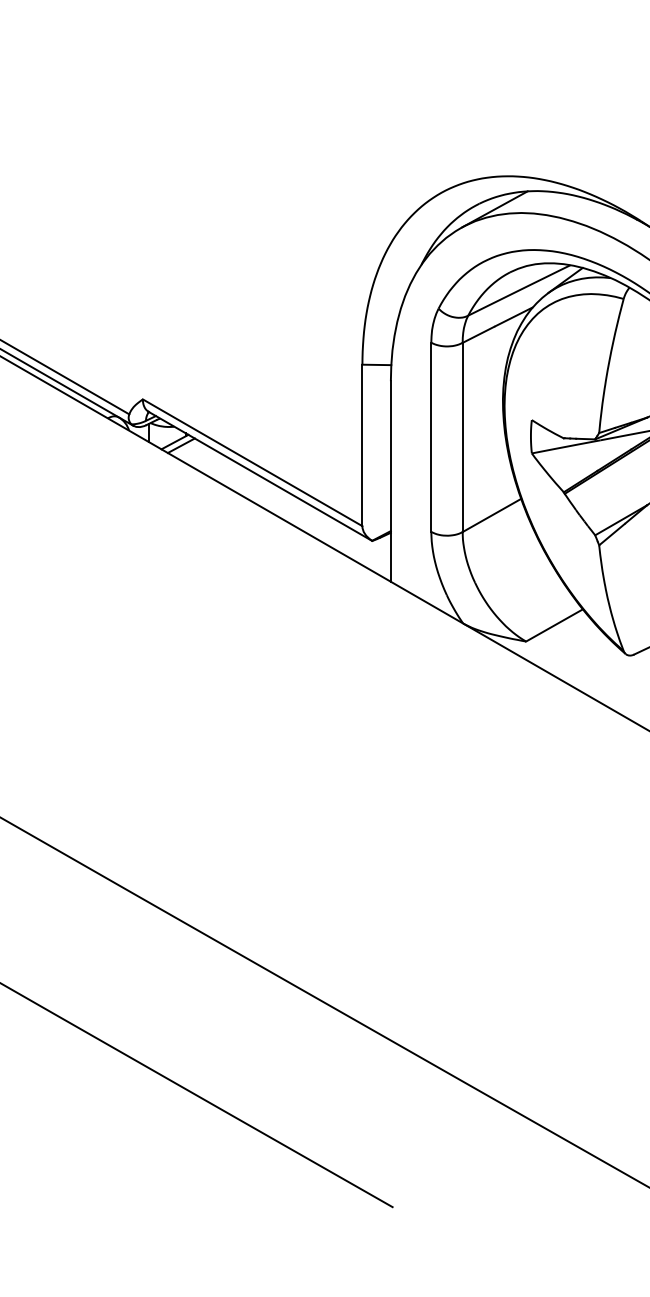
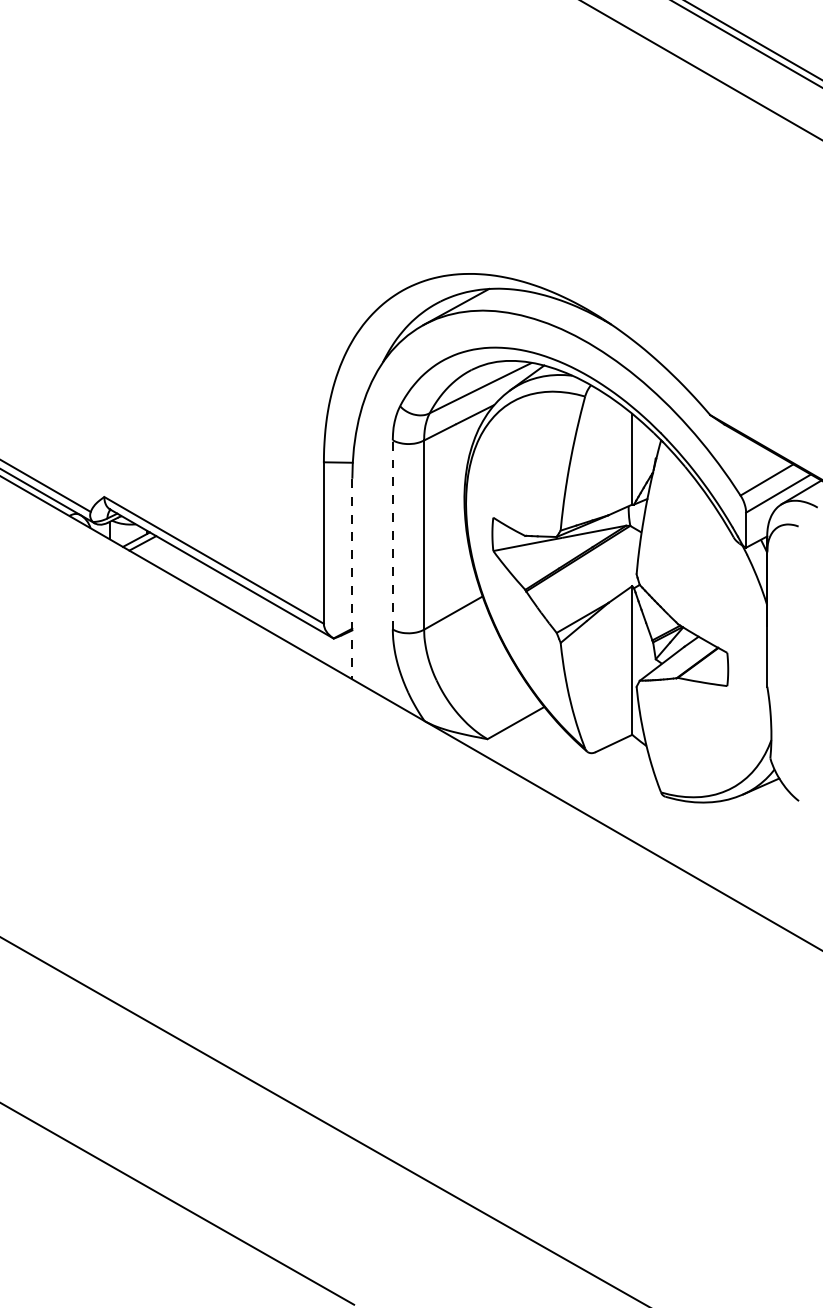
line: (431, 436) -> (392, 534), solid -> dashed
line: (391, 481) -> (352, 579), solid -> dashed

